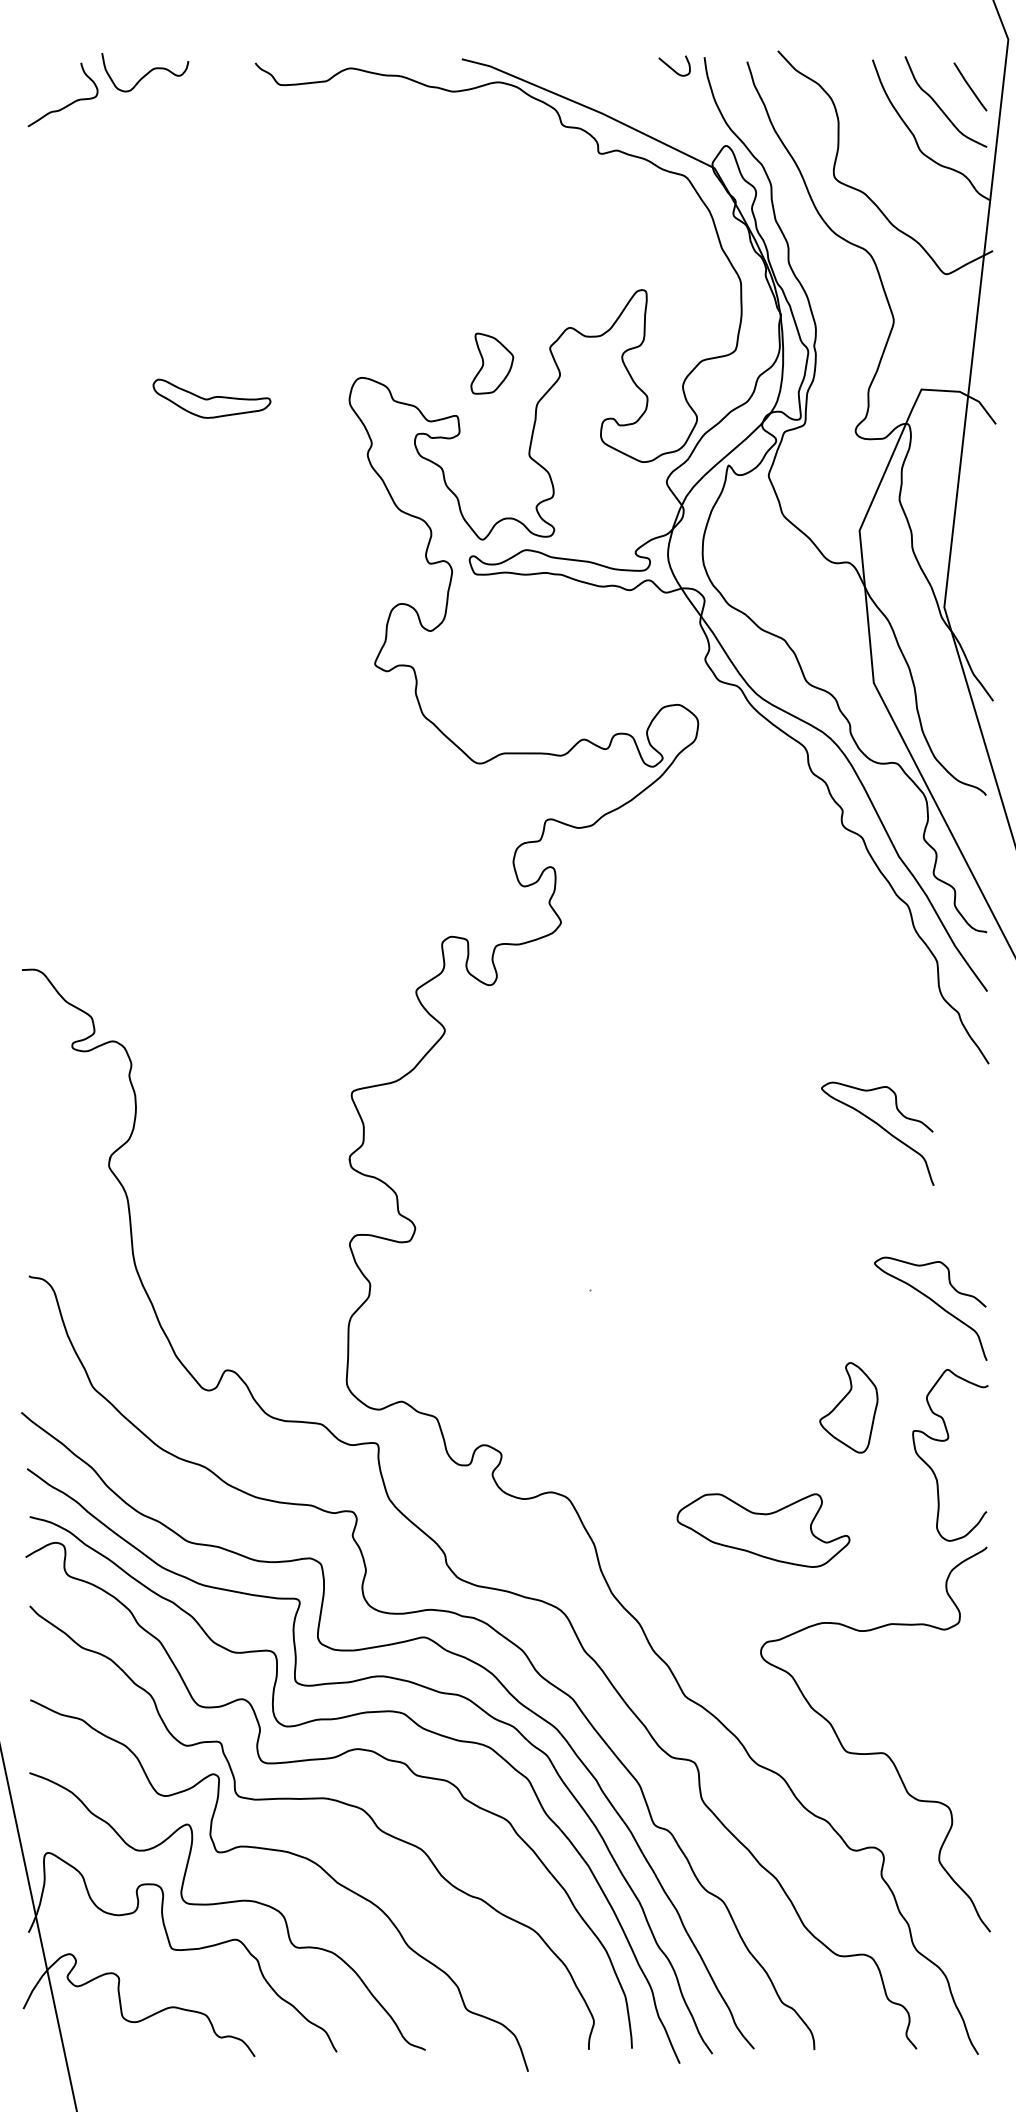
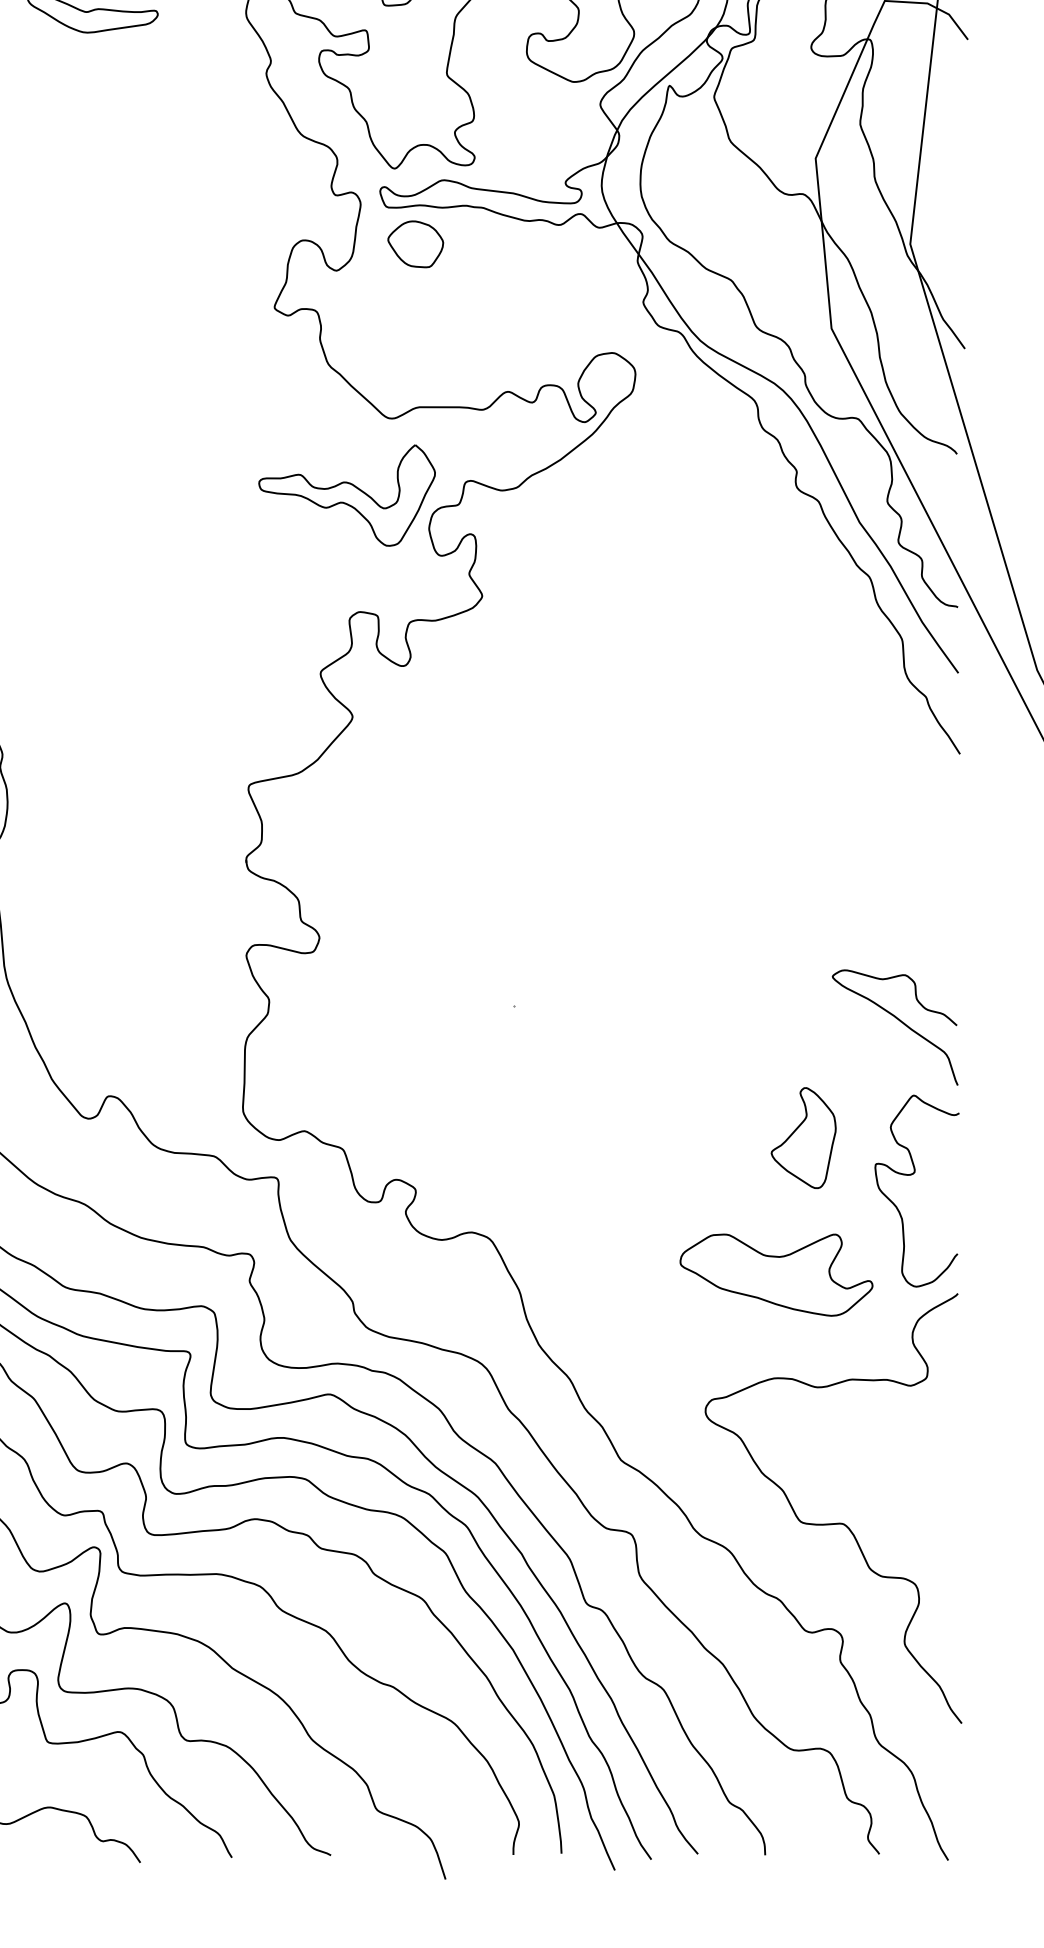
part: (501, 607) -> (415, 244), added
part: (439, 832) -> (346, 495), added
curve: (881, 1128) -> (840, 826), removed
part: (763, 1530) -> (776, 1275), moved

